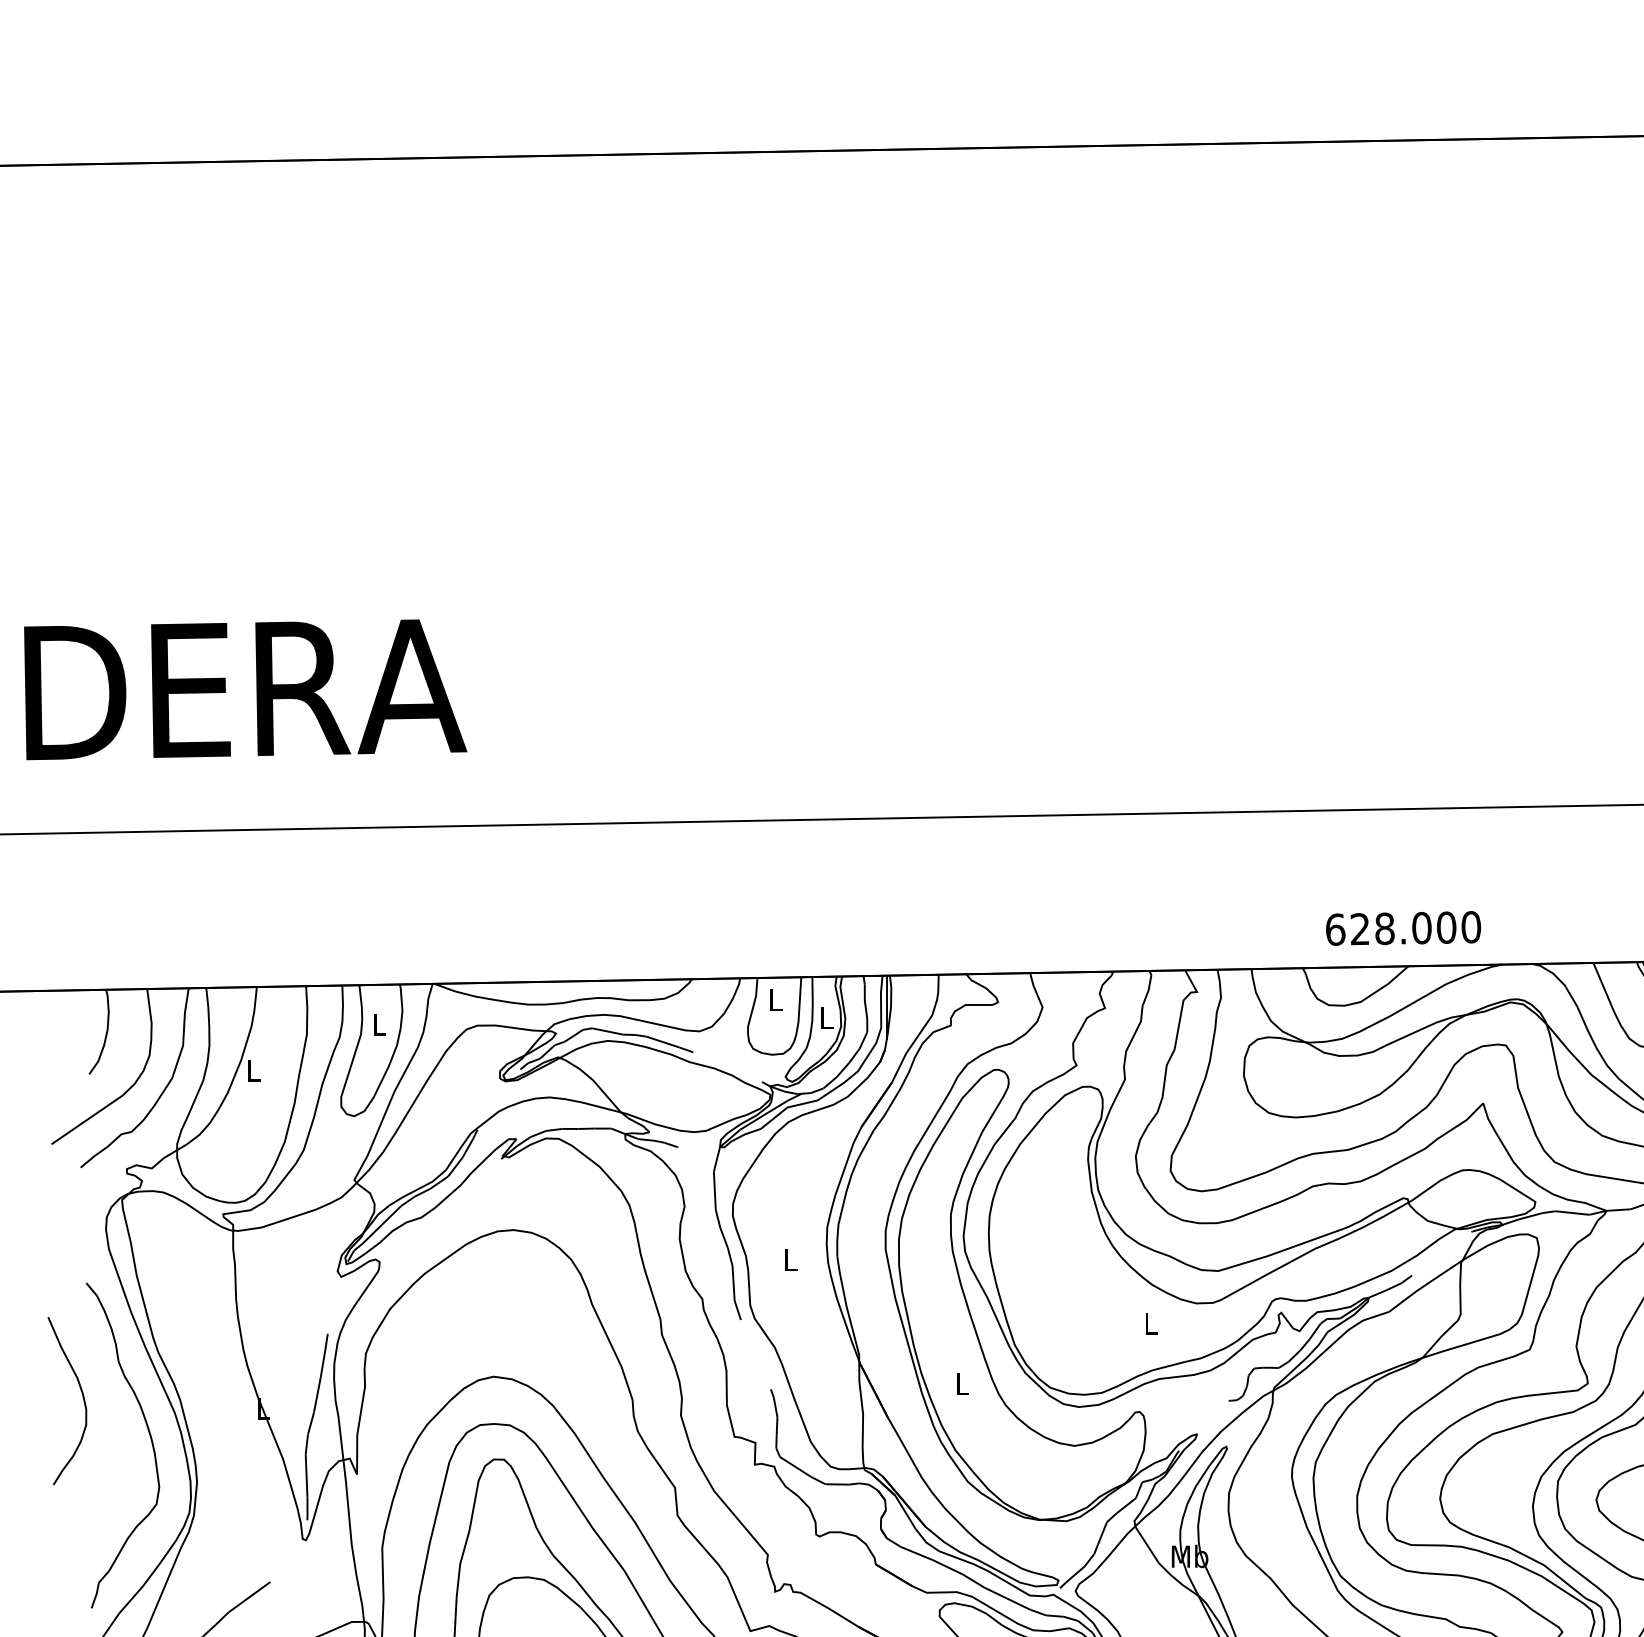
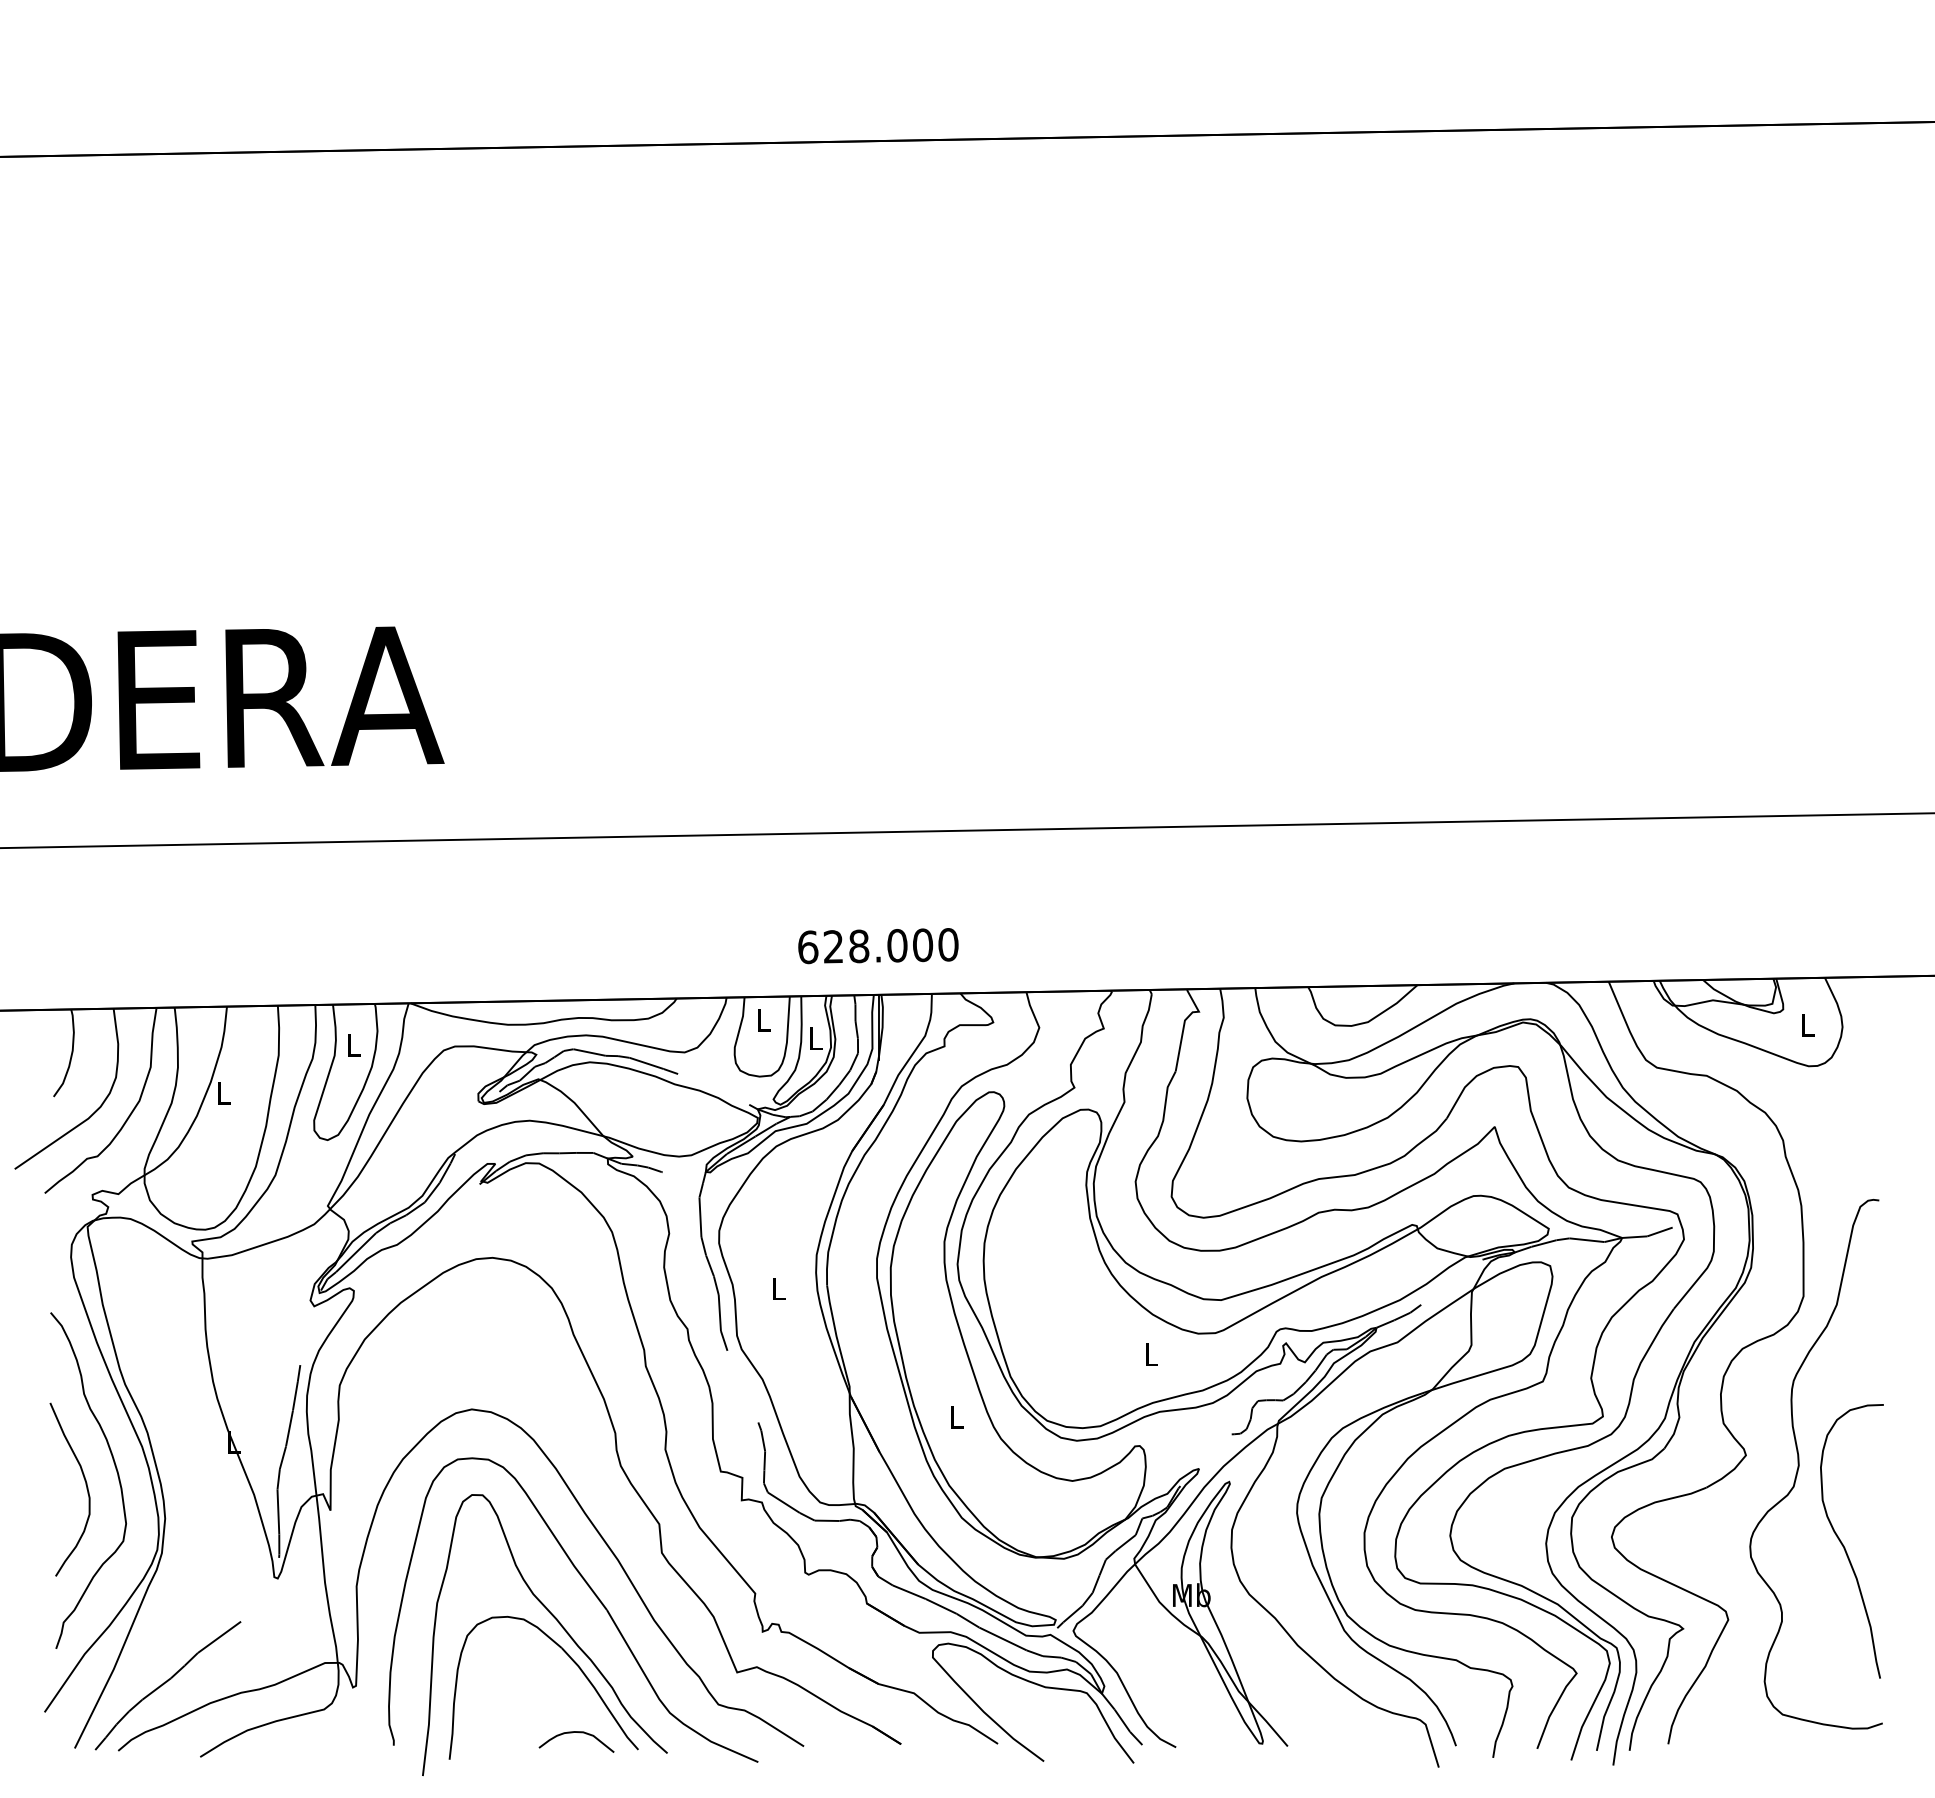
text: (1403, 928) -> (878, 946), moved
curve: (82, 1397) -> (85, 1485), moved

